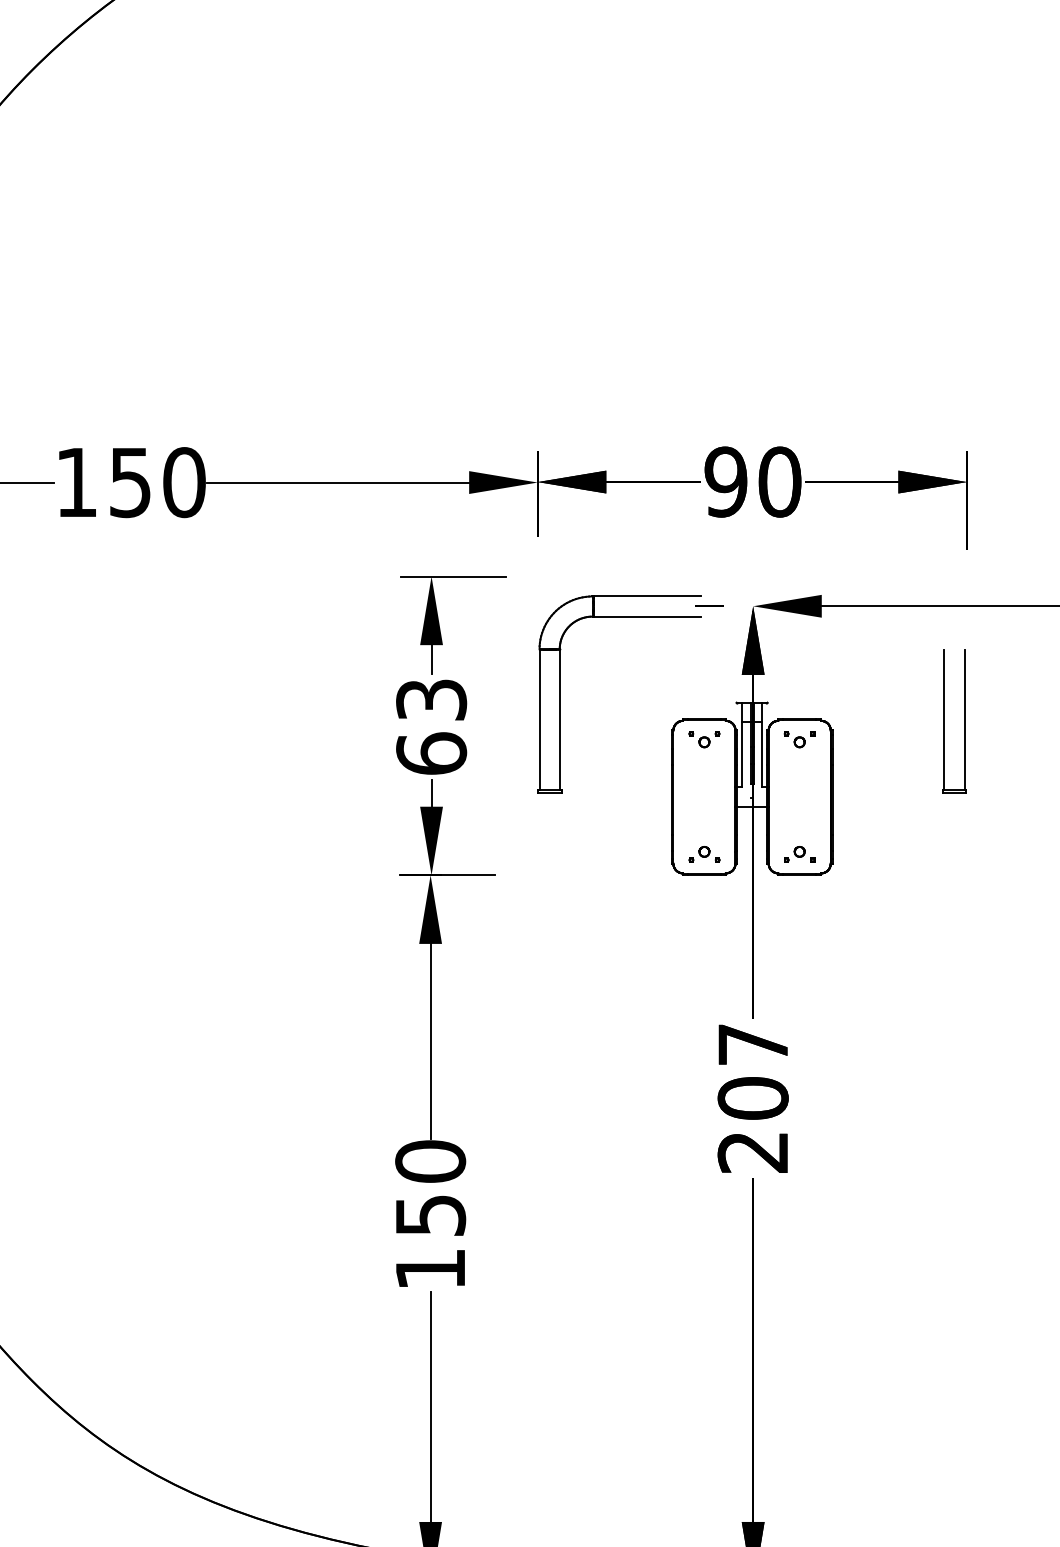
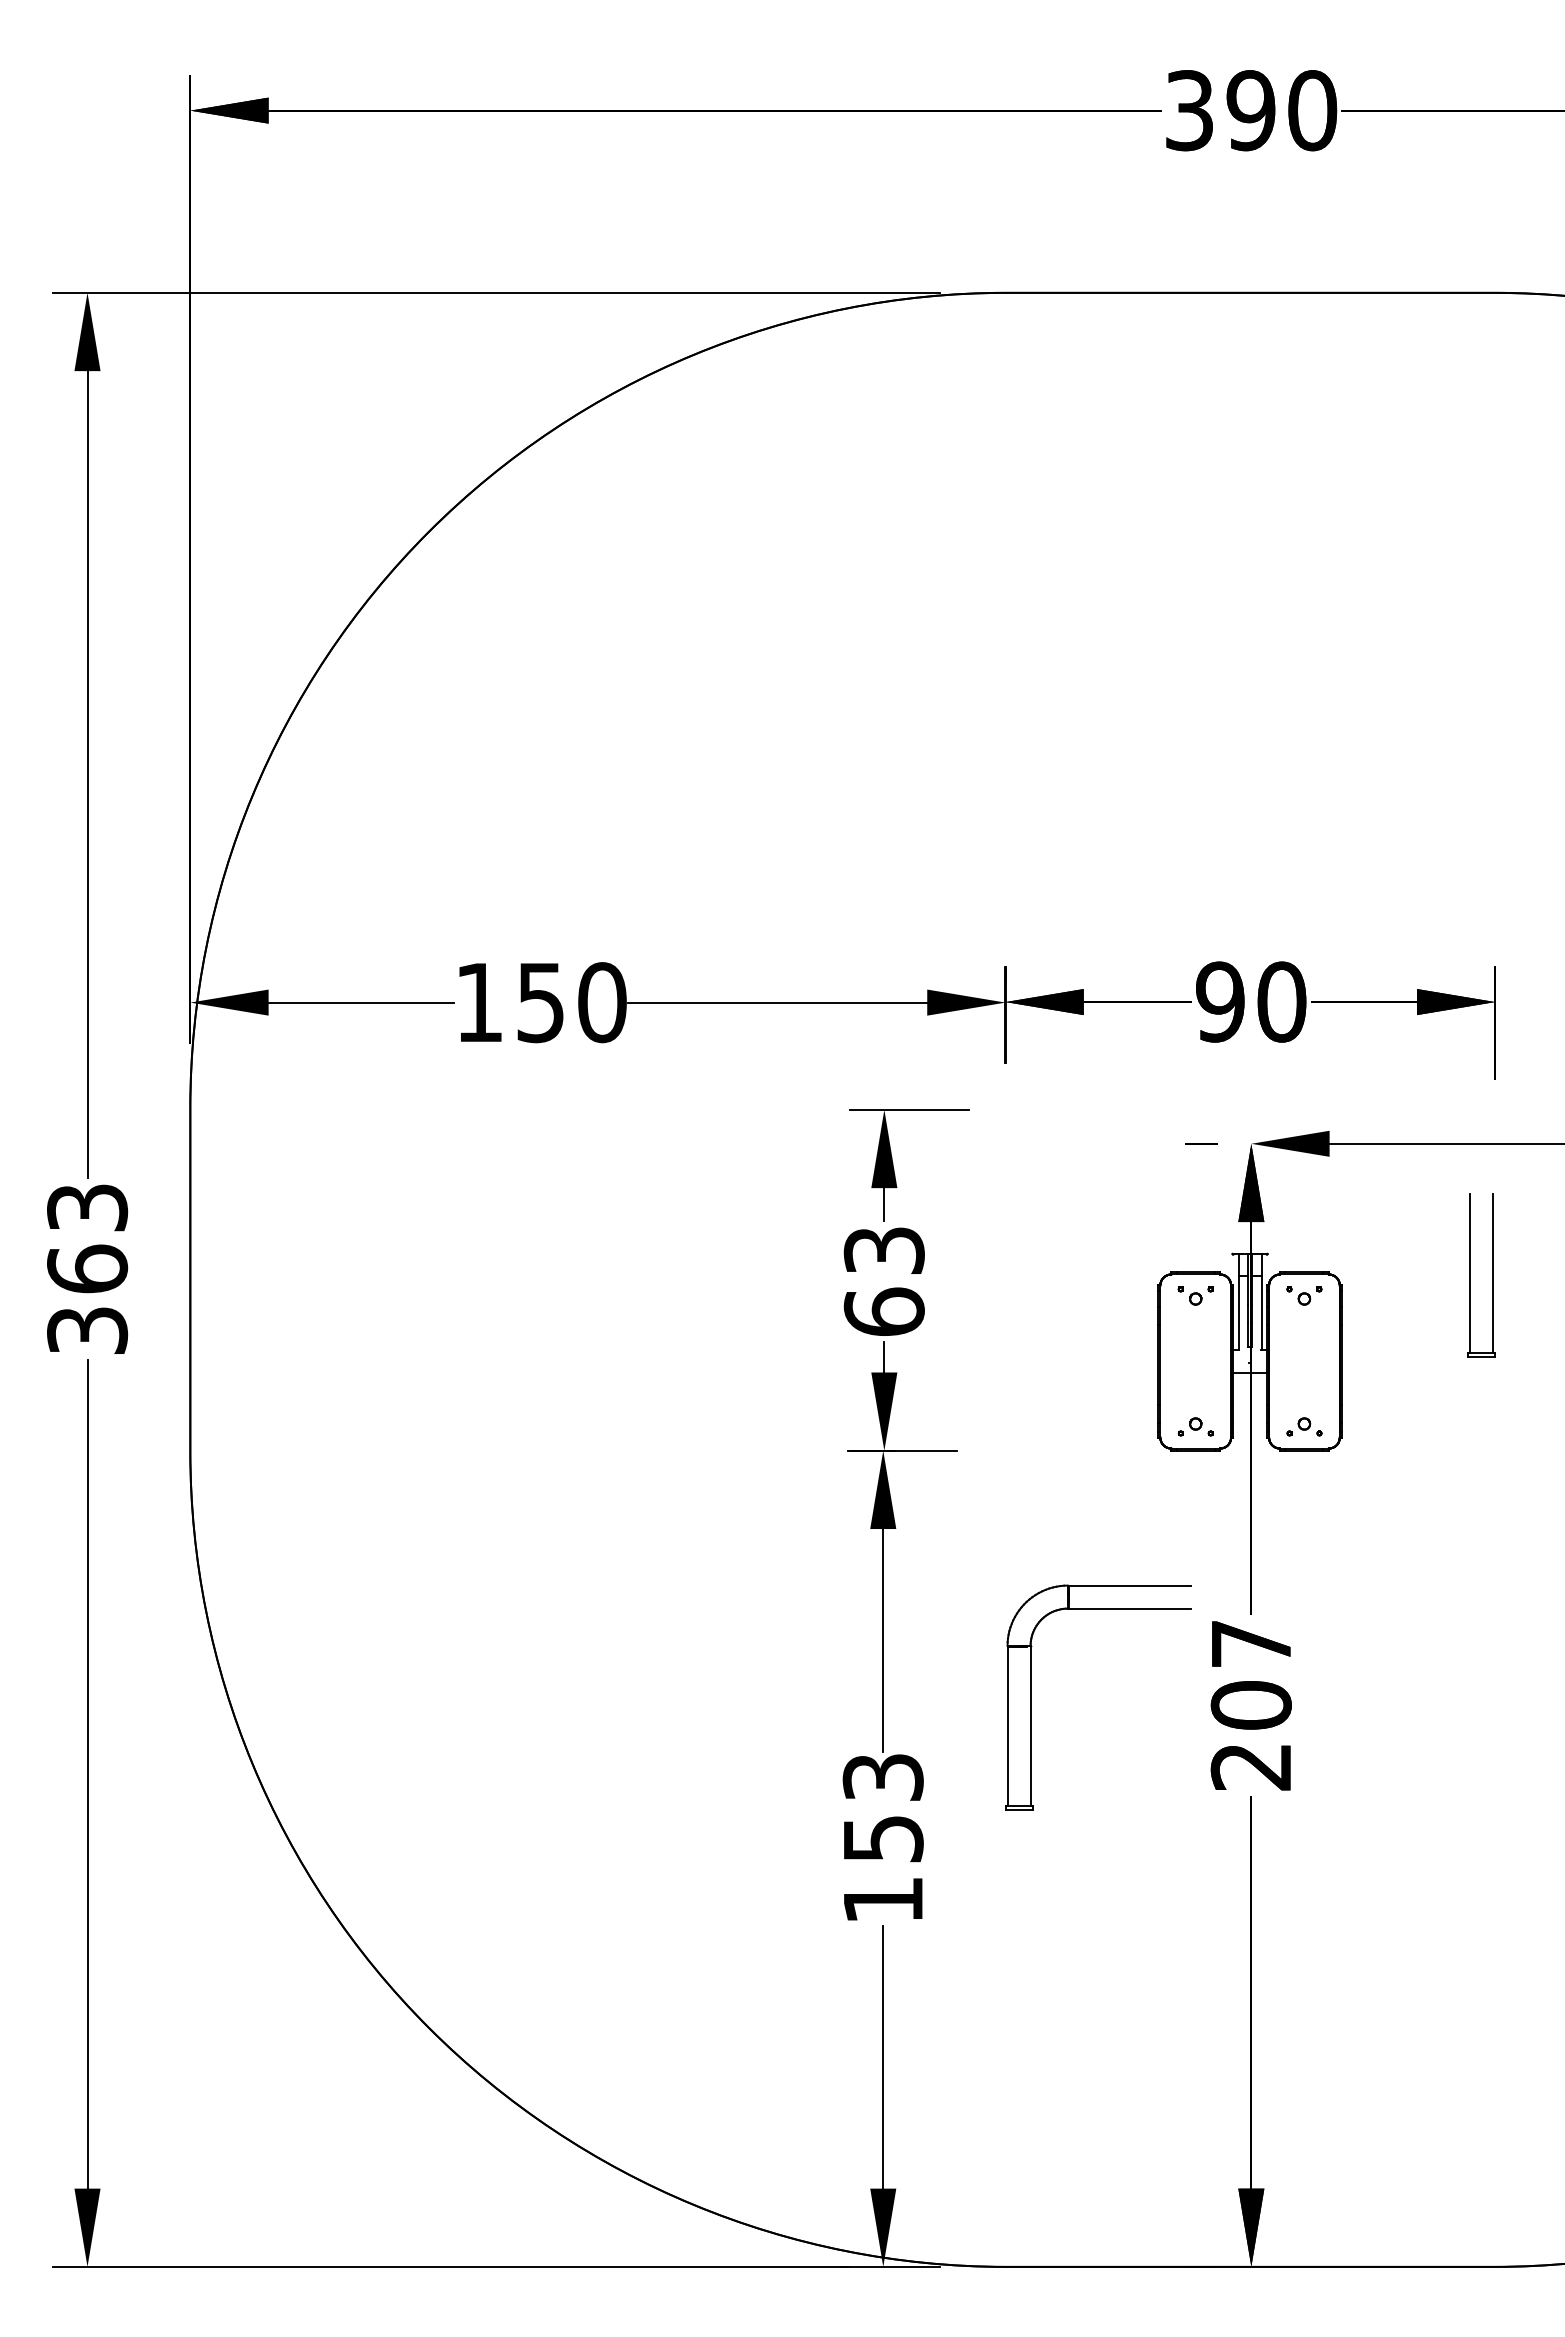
part: (560, 694) -> (1031, 1697), moved
text: (429, 1161) -> (882, 1777), 150 -> 153

